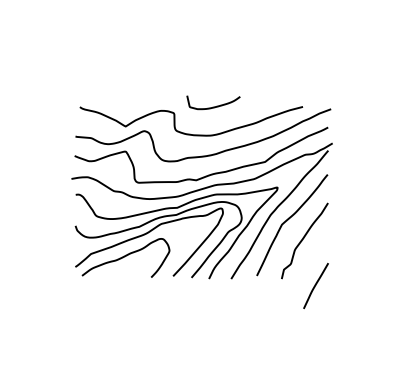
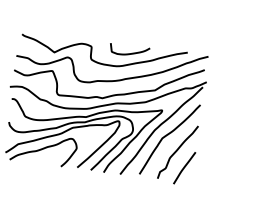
curve: (213, 106) -> (129, 53), moved
curve: (315, 286) -> (184, 168), moved

